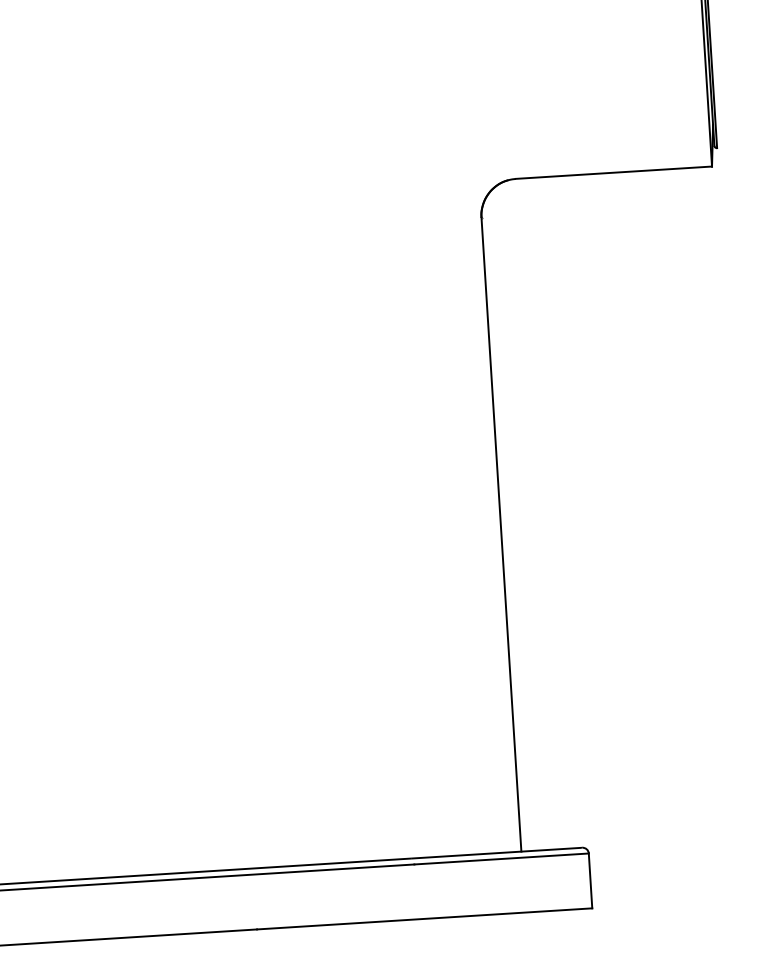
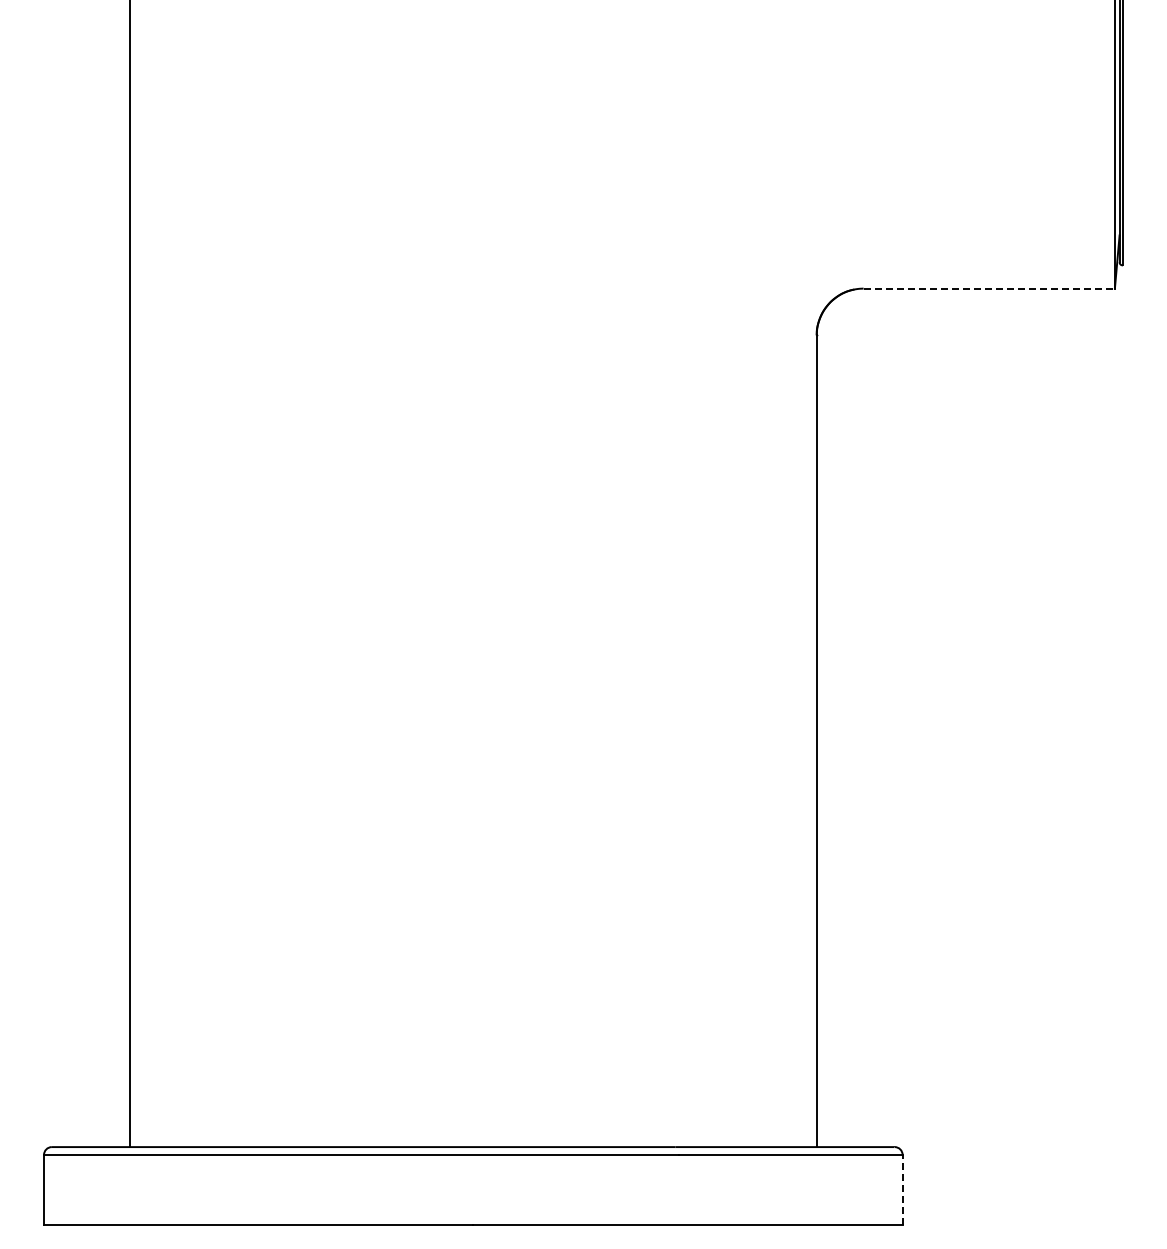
line: (614, 172) -> (989, 288), solid -> dashed
line: (590, 880) -> (902, 1189), solid -> dashed

